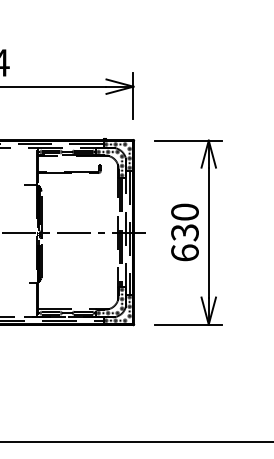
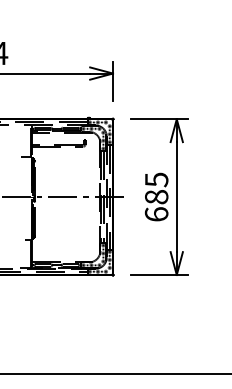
text: (184, 222) -> (156, 188), 630 -> 685

